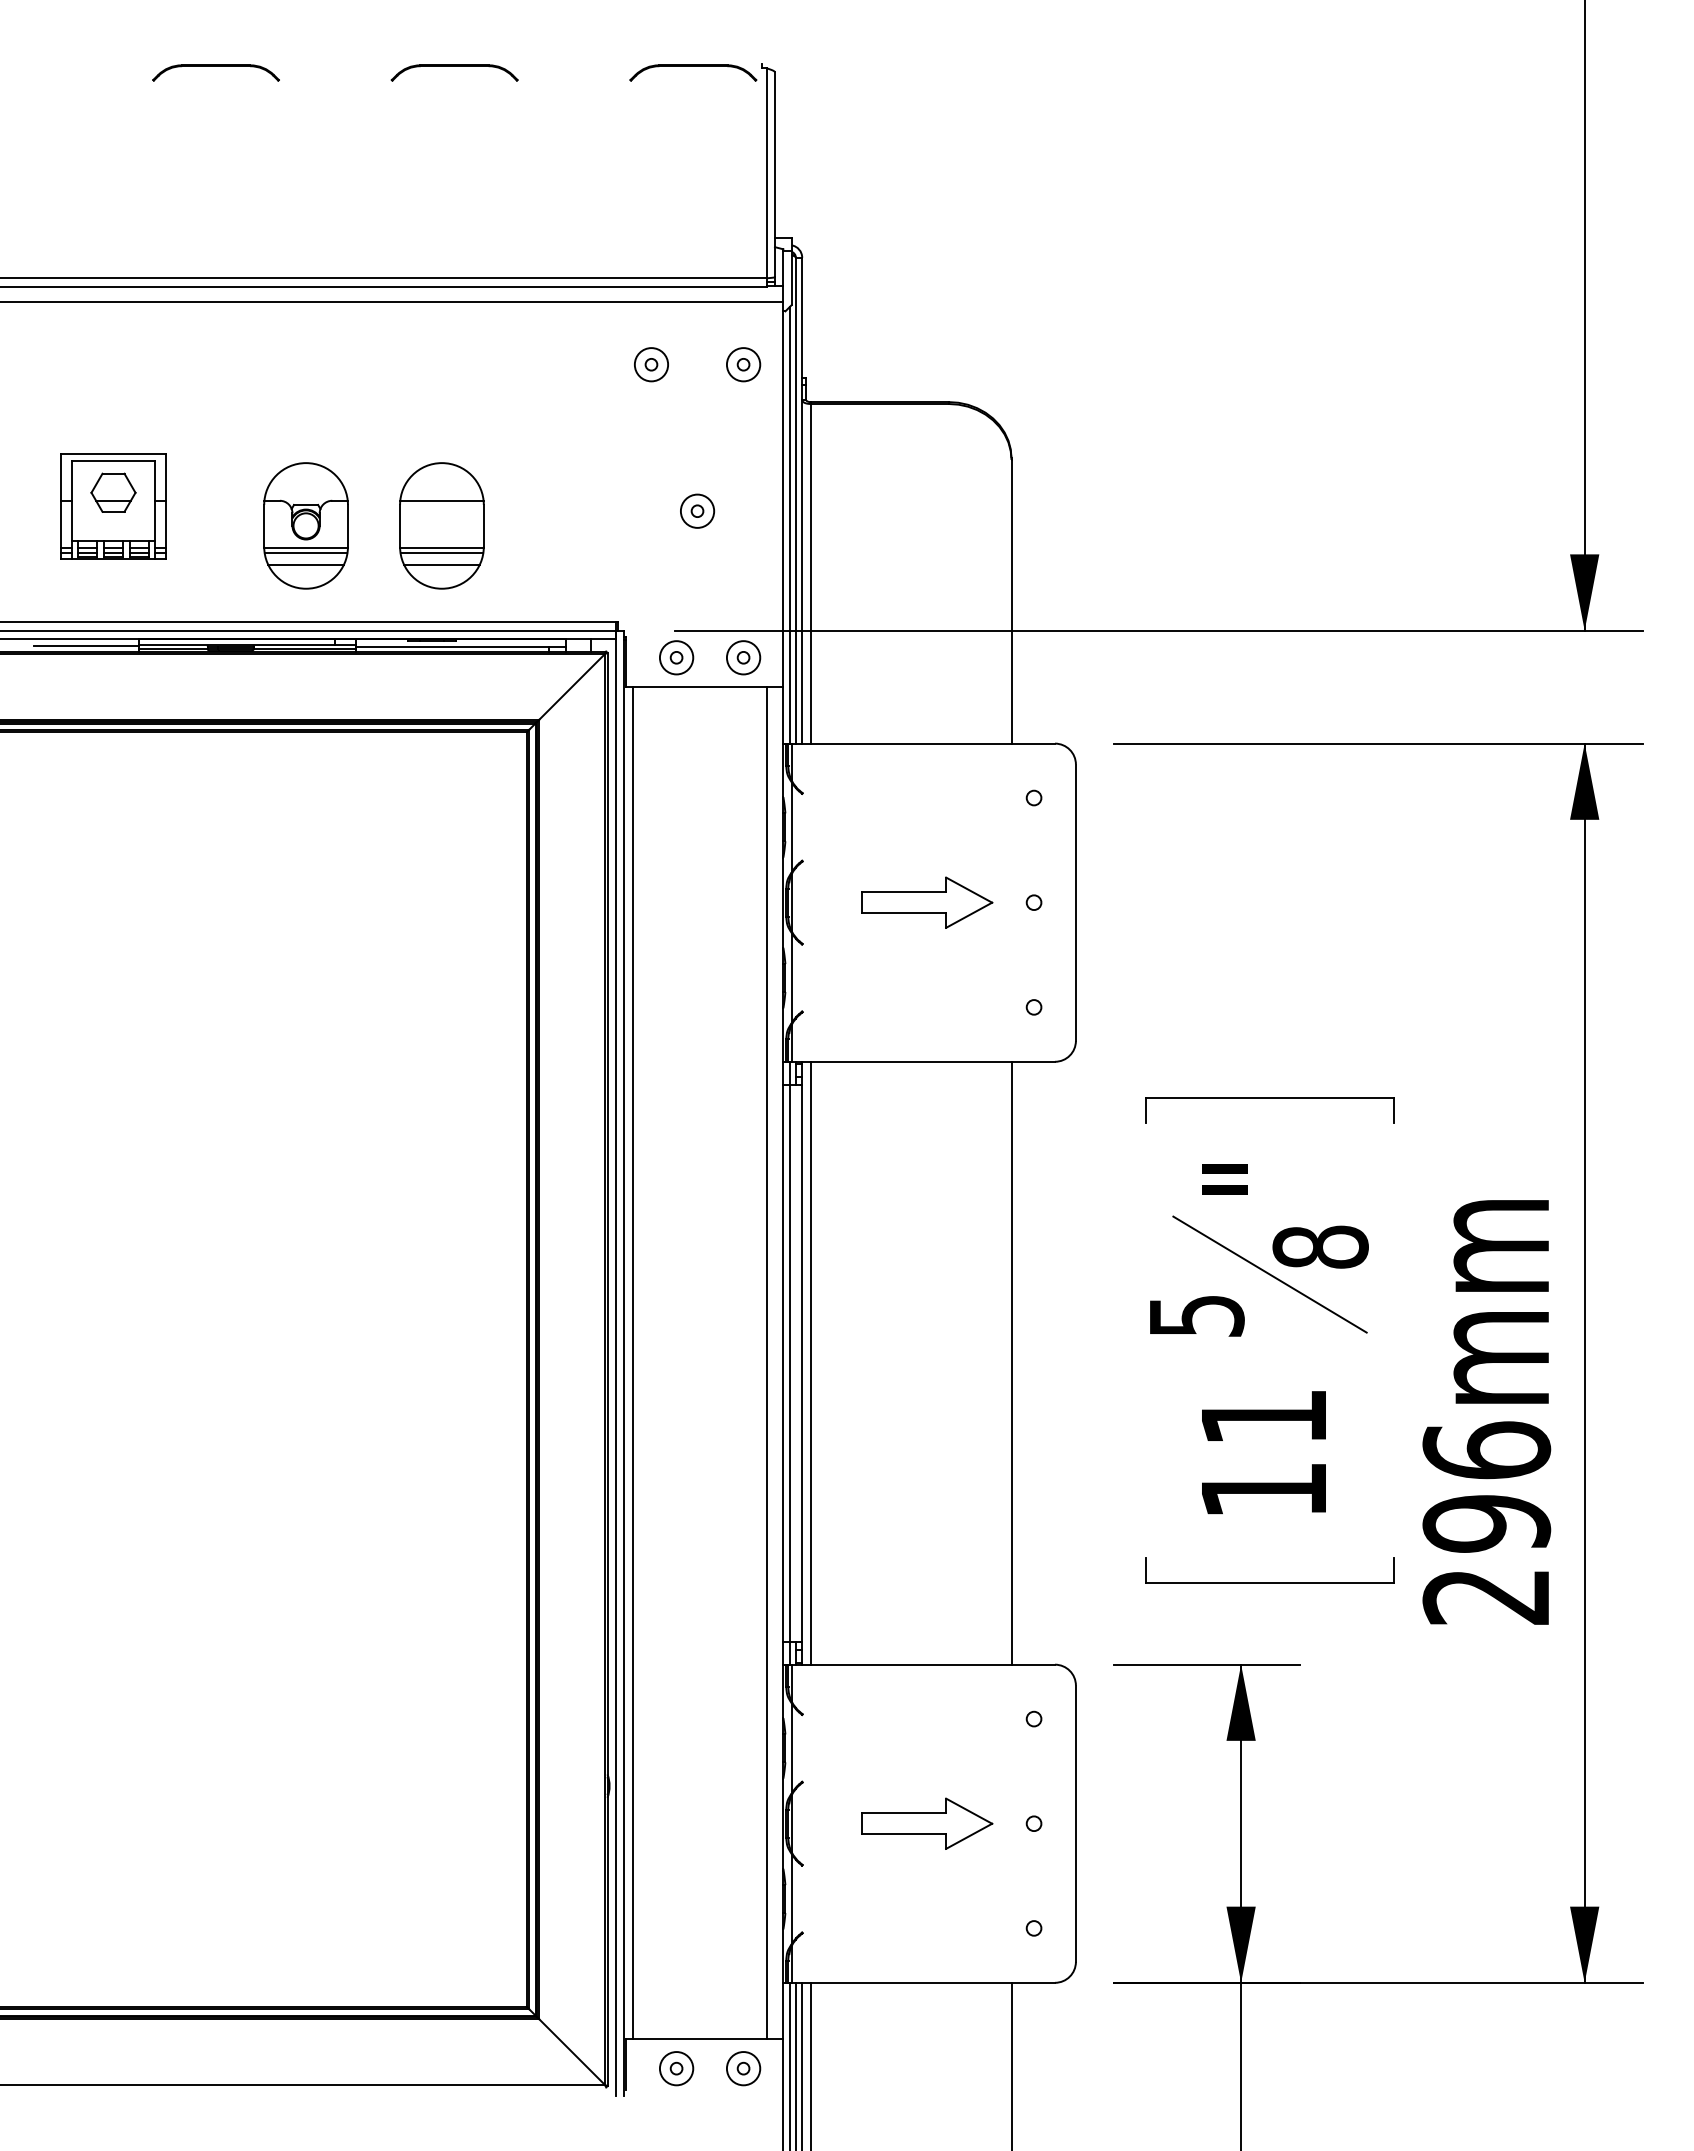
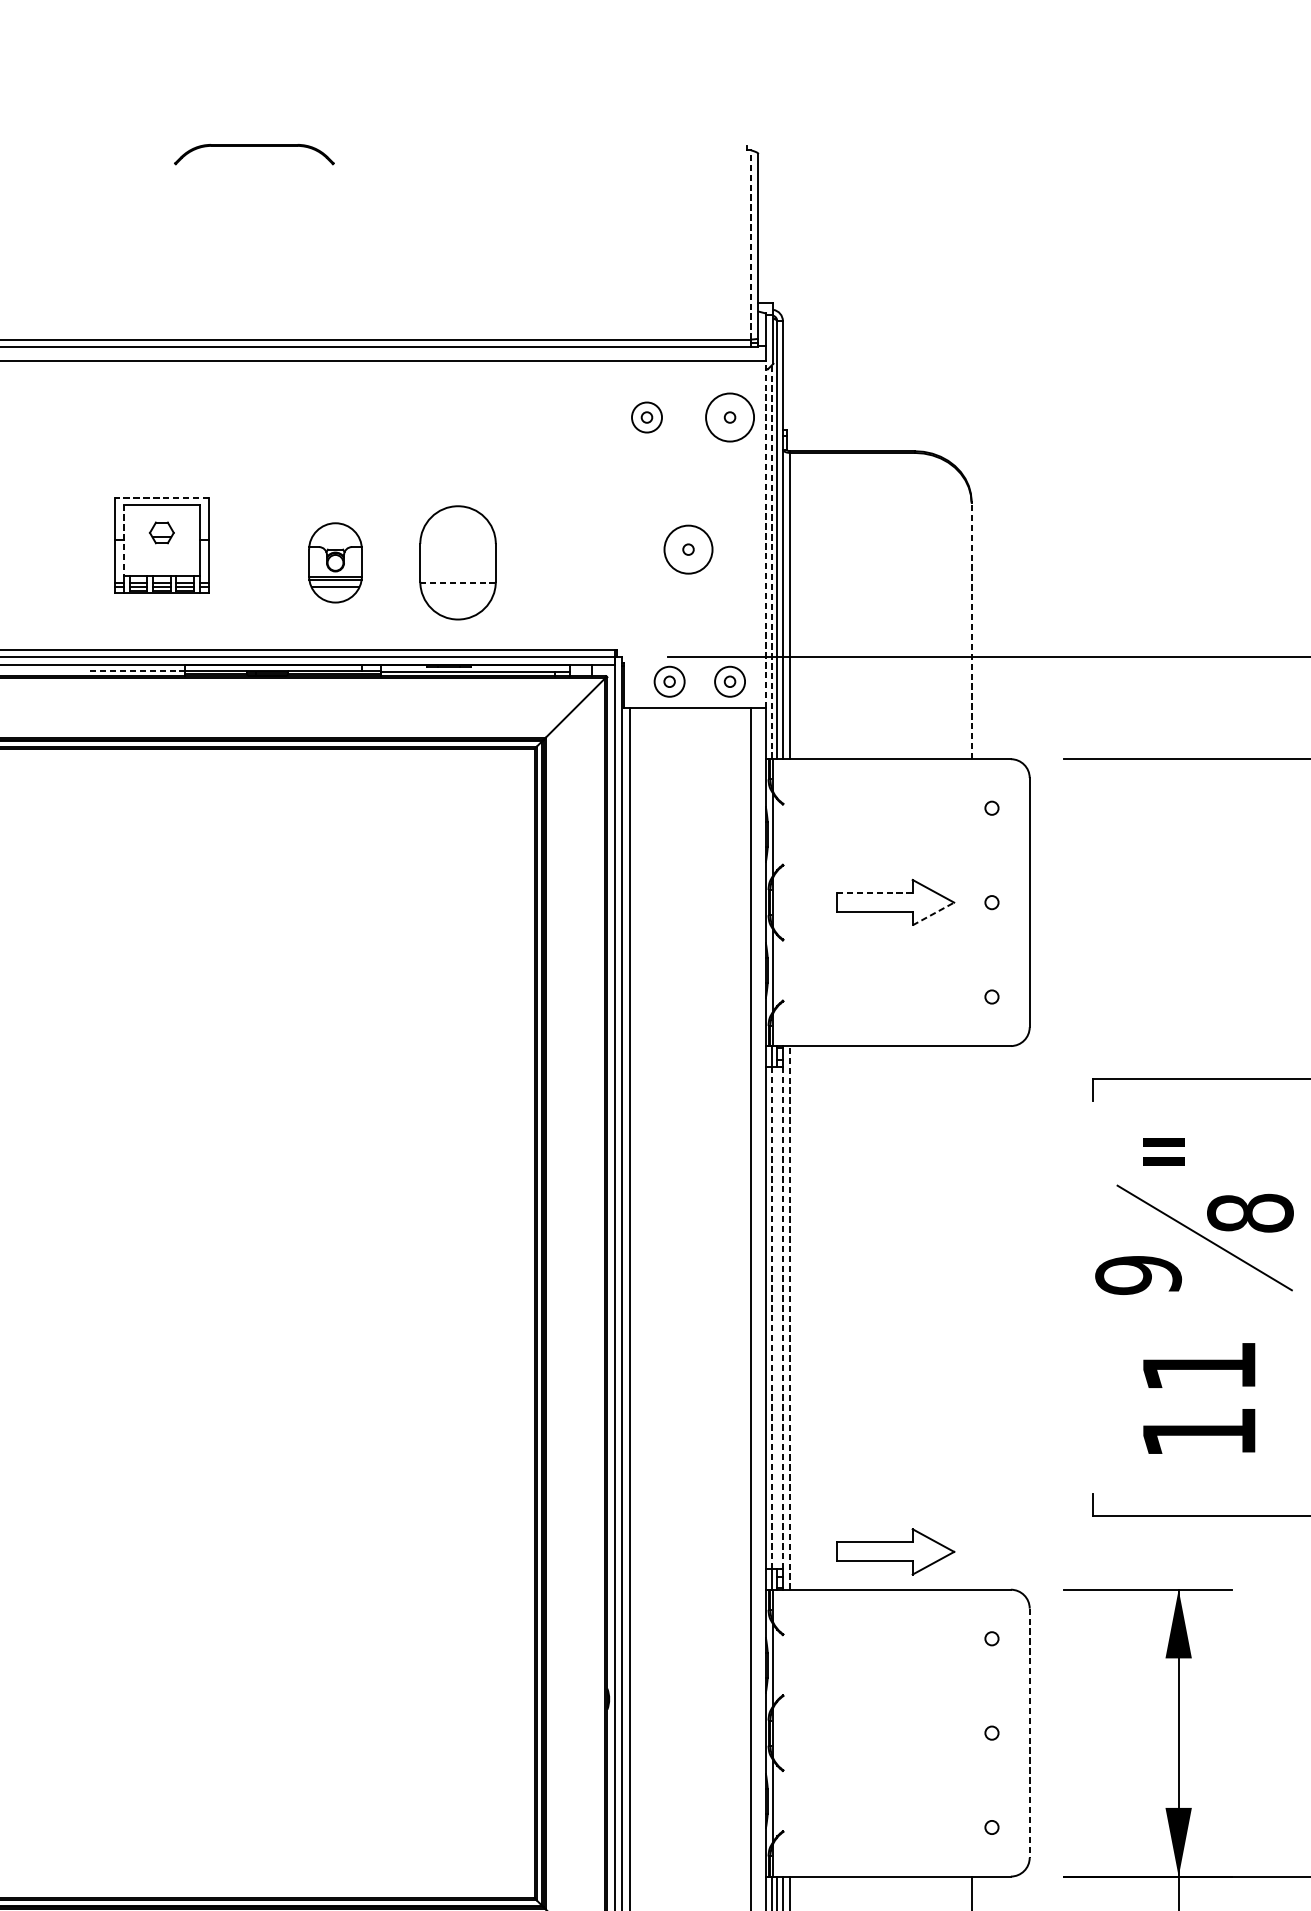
part: (215, 72) -> (253, 154), size x1.4
part: (454, 72) -> (469, 154), removed
part: (693, 72) -> (684, 154), removed
line: (766, 172) -> (750, 244), solid -> dashed
circle: (743, 364) -> (729, 417), size x1.6
line: (113, 453) -> (161, 497), solid -> dashed
part: (113, 492) -> (161, 532), size x0.6
line: (783, 494) -> (766, 534), solid -> dashed
line: (71, 500) -> (124, 539), solid -> dashed
line: (441, 500) -> (457, 539), removed
circle: (697, 510) -> (688, 548), size x1.6
part: (305, 525) -> (335, 562), size x0.7
line: (789, 525) -> (771, 562), solid -> dashed
line: (441, 547) -> (457, 582), solid -> dashed
line: (441, 553) -> (457, 587), removed
line: (441, 564) -> (457, 597), removed
line: (1011, 601) -> (971, 631), solid -> dashed
line: (86, 646) -> (137, 671), solid -> dashed
line: (904, 892) -> (875, 893), solid -> dashed
line: (969, 915) -> (933, 914), solid -> dashed
text: (1196, 1315) -> (1138, 1274), 5 -> 9
line: (810, 1362) -> (790, 1317), solid -> dashed
line: (1011, 1362) -> (971, 1317), removed
line: (789, 1364) -> (771, 1319), solid -> dashed
line: (802, 1364) -> (783, 1319), solid -> dashed
part: (927, 1823) -> (895, 1551), moved
line: (1075, 1824) -> (1029, 1733), solid -> dashed

